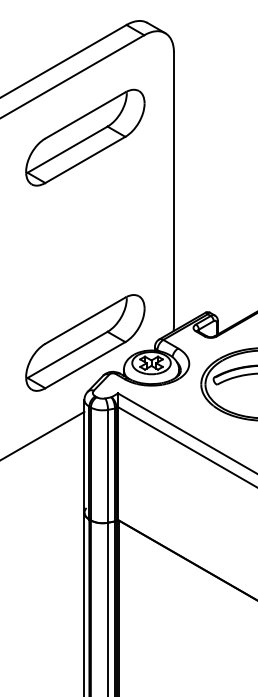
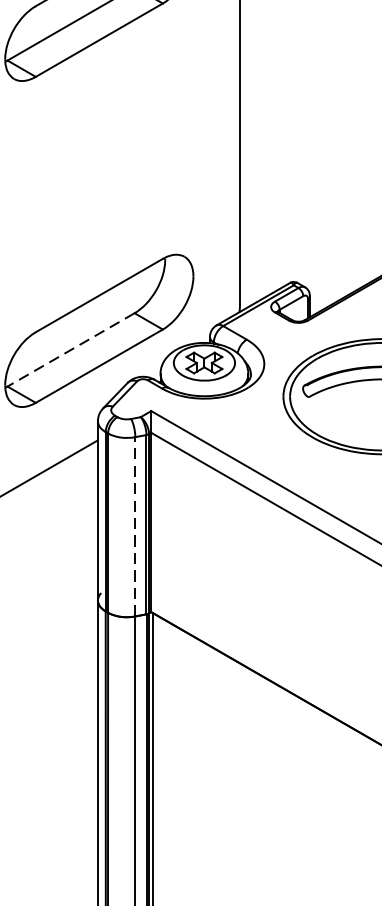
line: (67, 355) -> (70, 350), solid -> dashed
line: (108, 465) -> (136, 525), solid -> dashed

